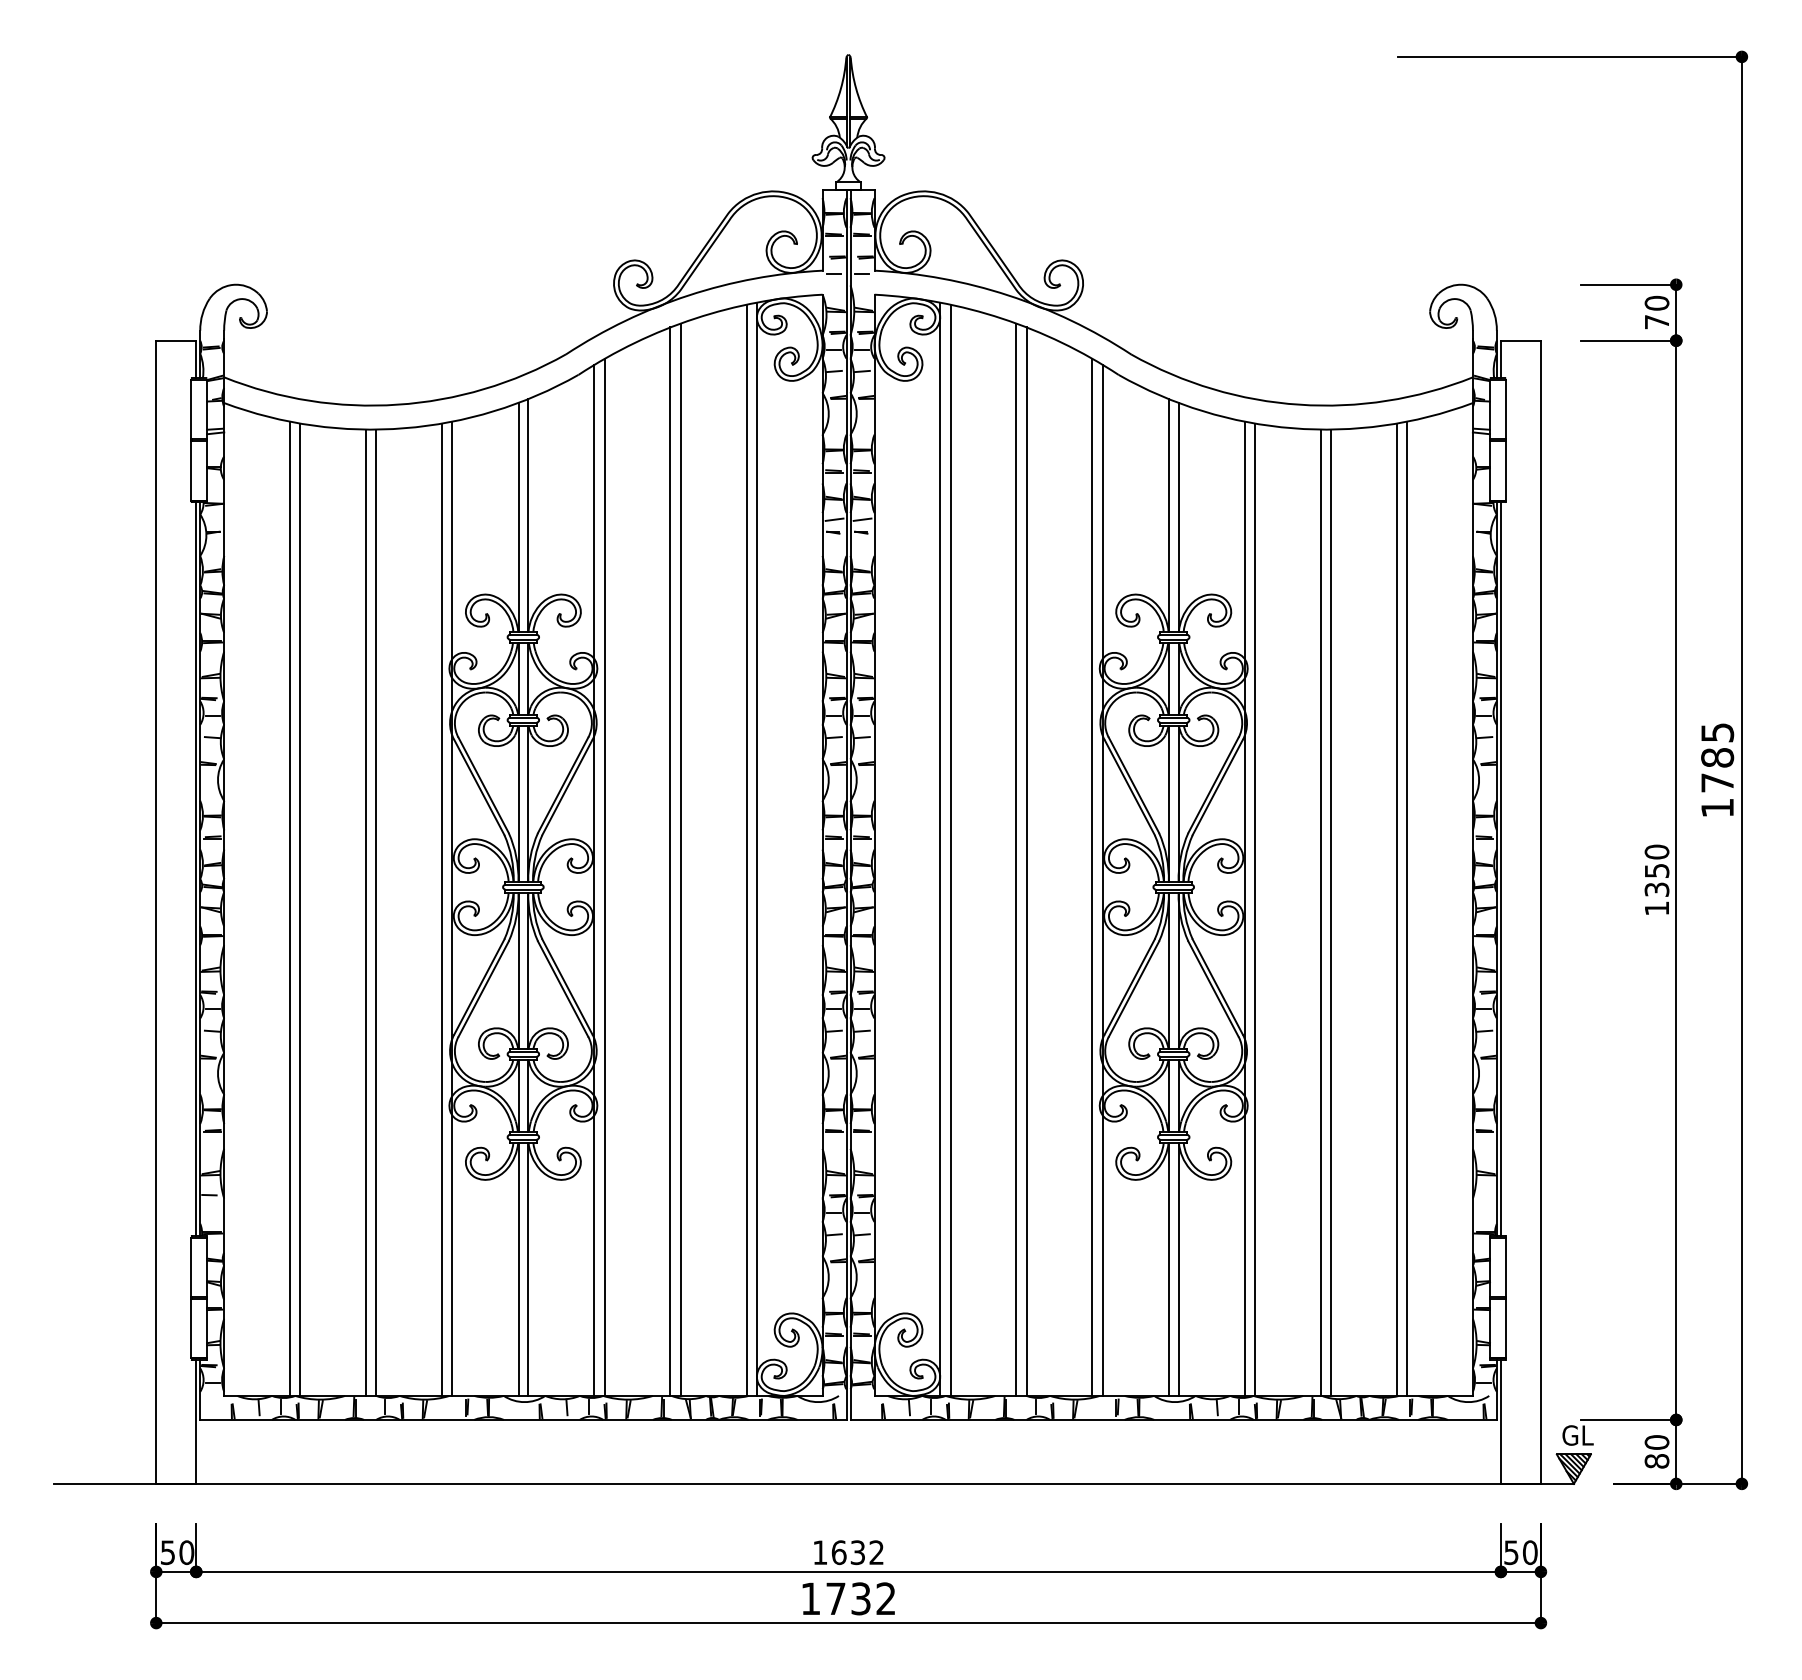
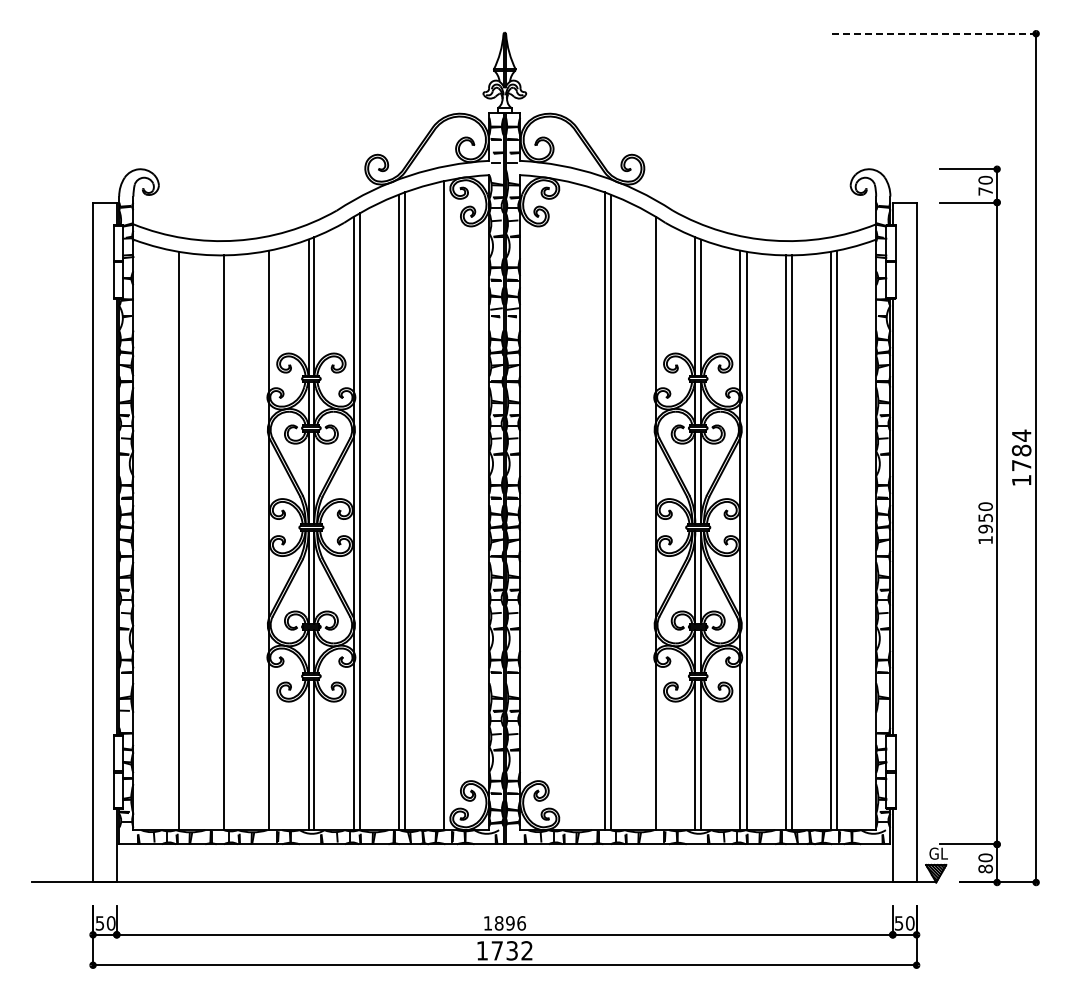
line: (1570, 56) -> (934, 33), solid -> dashed
text: (1717, 732) -> (1021, 435), 1785 -> 1784
line: (757, 848) -> (450, 504), removed
line: (940, 848) -> (559, 504), removed
line: (950, 850) -> (565, 505), removed
line: (1091, 876) -> (649, 521), removed
text: (1656, 888) -> (985, 528), 1350 -> 1950
line: (289, 908) -> (172, 540), removed
line: (442, 908) -> (263, 540), removed
line: (365, 912) -> (217, 542), removed
text: (858, 1552) -> (510, 923), 1632 -> 1896

